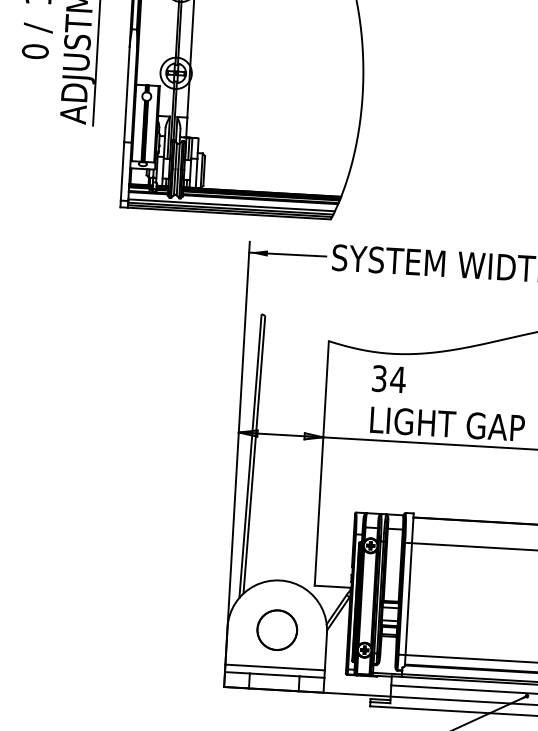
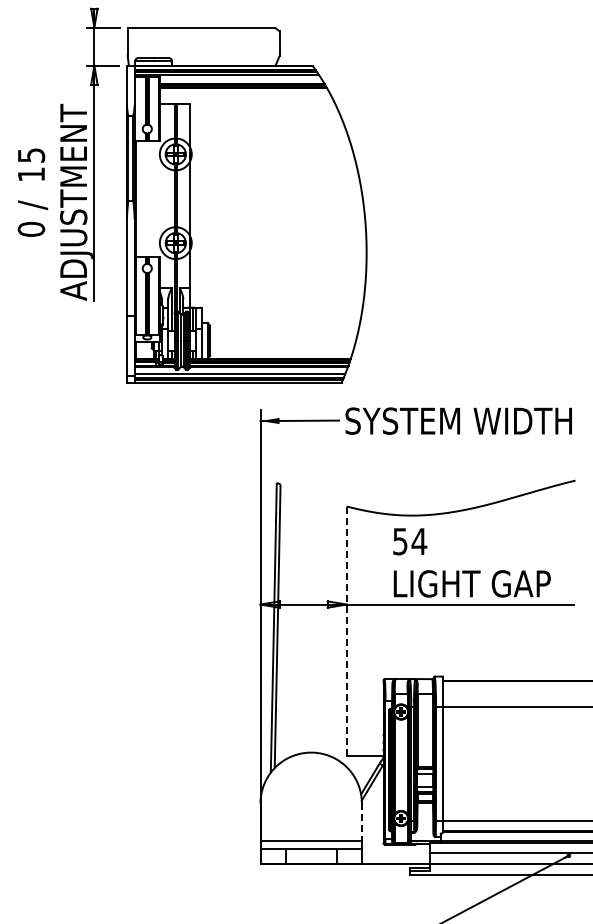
text: (379, 377) -> (400, 540), 34 -> 54
line: (321, 463) -> (346, 631), solid -> dashed
circle: (277, 630) -> (311, 803), removed
line: (325, 651) -> (361, 822), solid -> dashed

